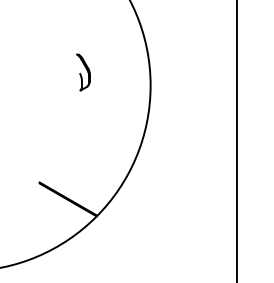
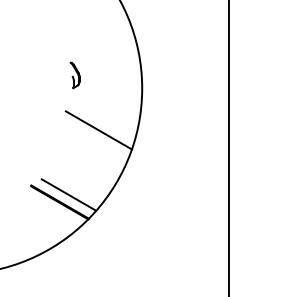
part: (82, 72) -> (74, 75), size x0.71
line: (106, 127) -> (98, 130), added
line: (76, 191) -> (68, 194), added

